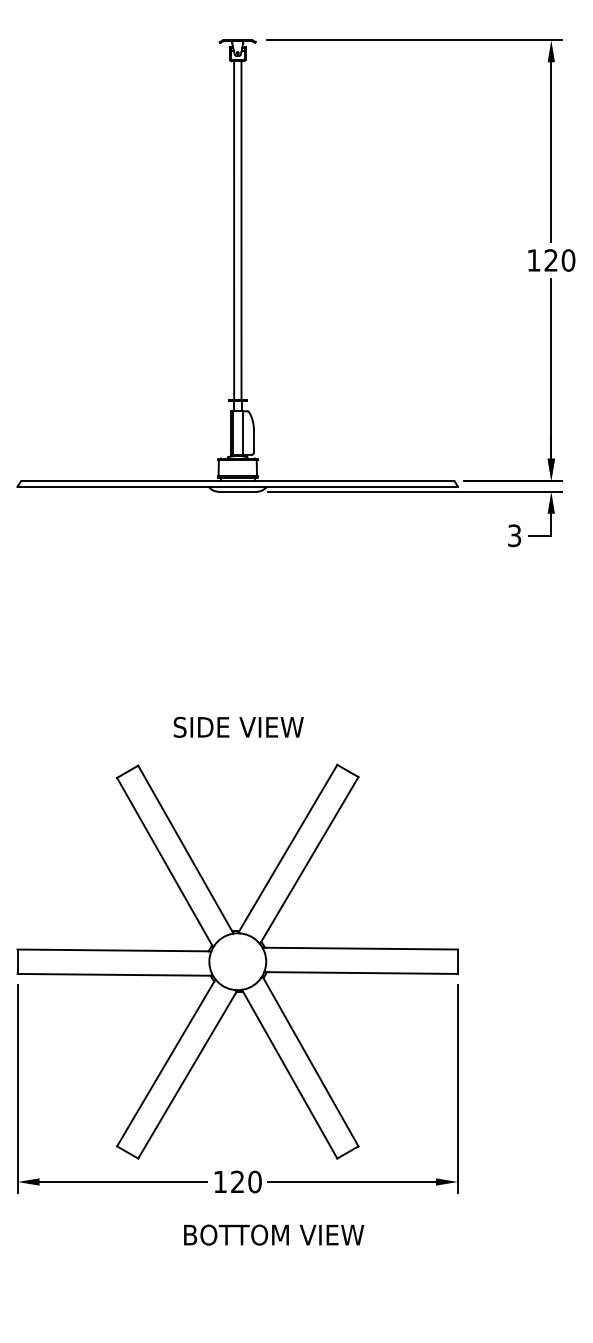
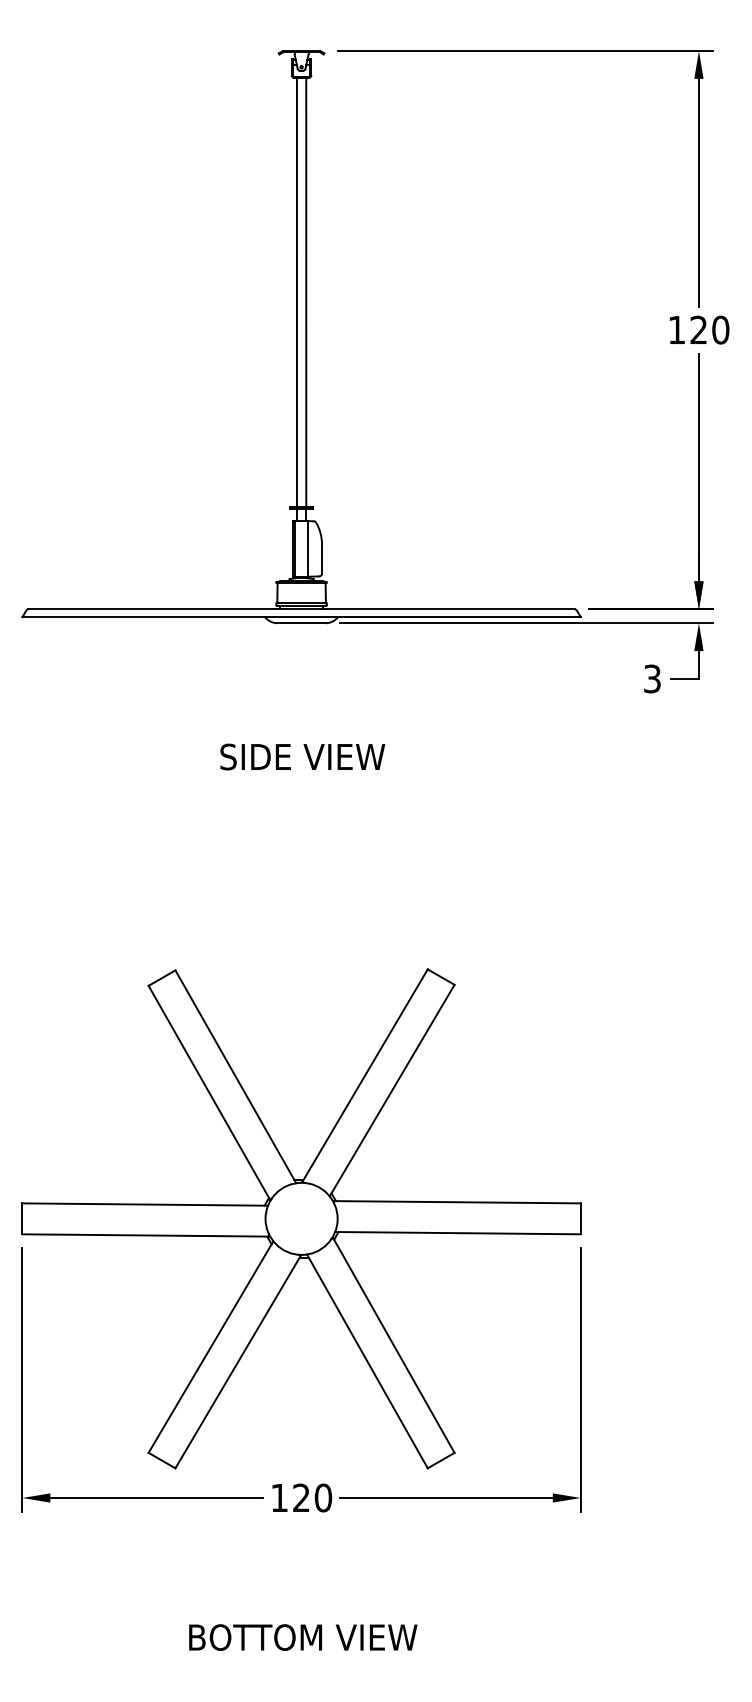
text: (238, 726) -> (302, 755), moved
text: (274, 1234) -> (303, 1636), moved

